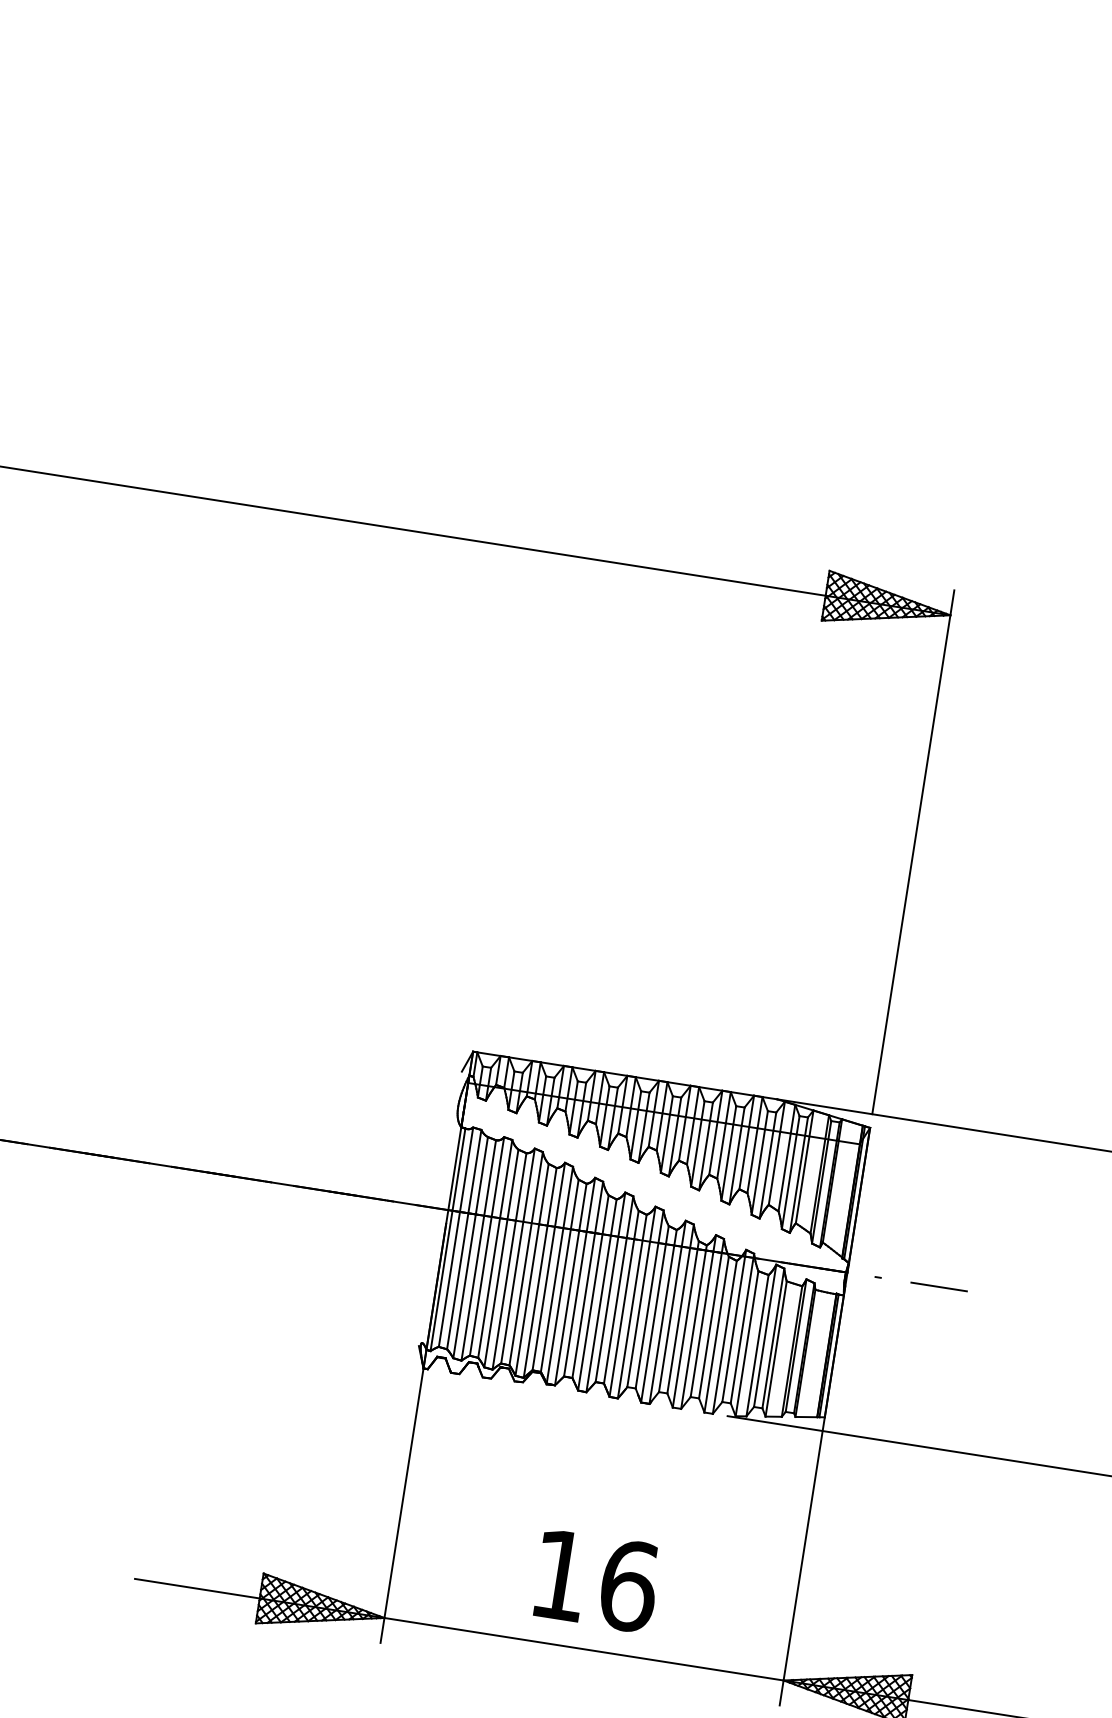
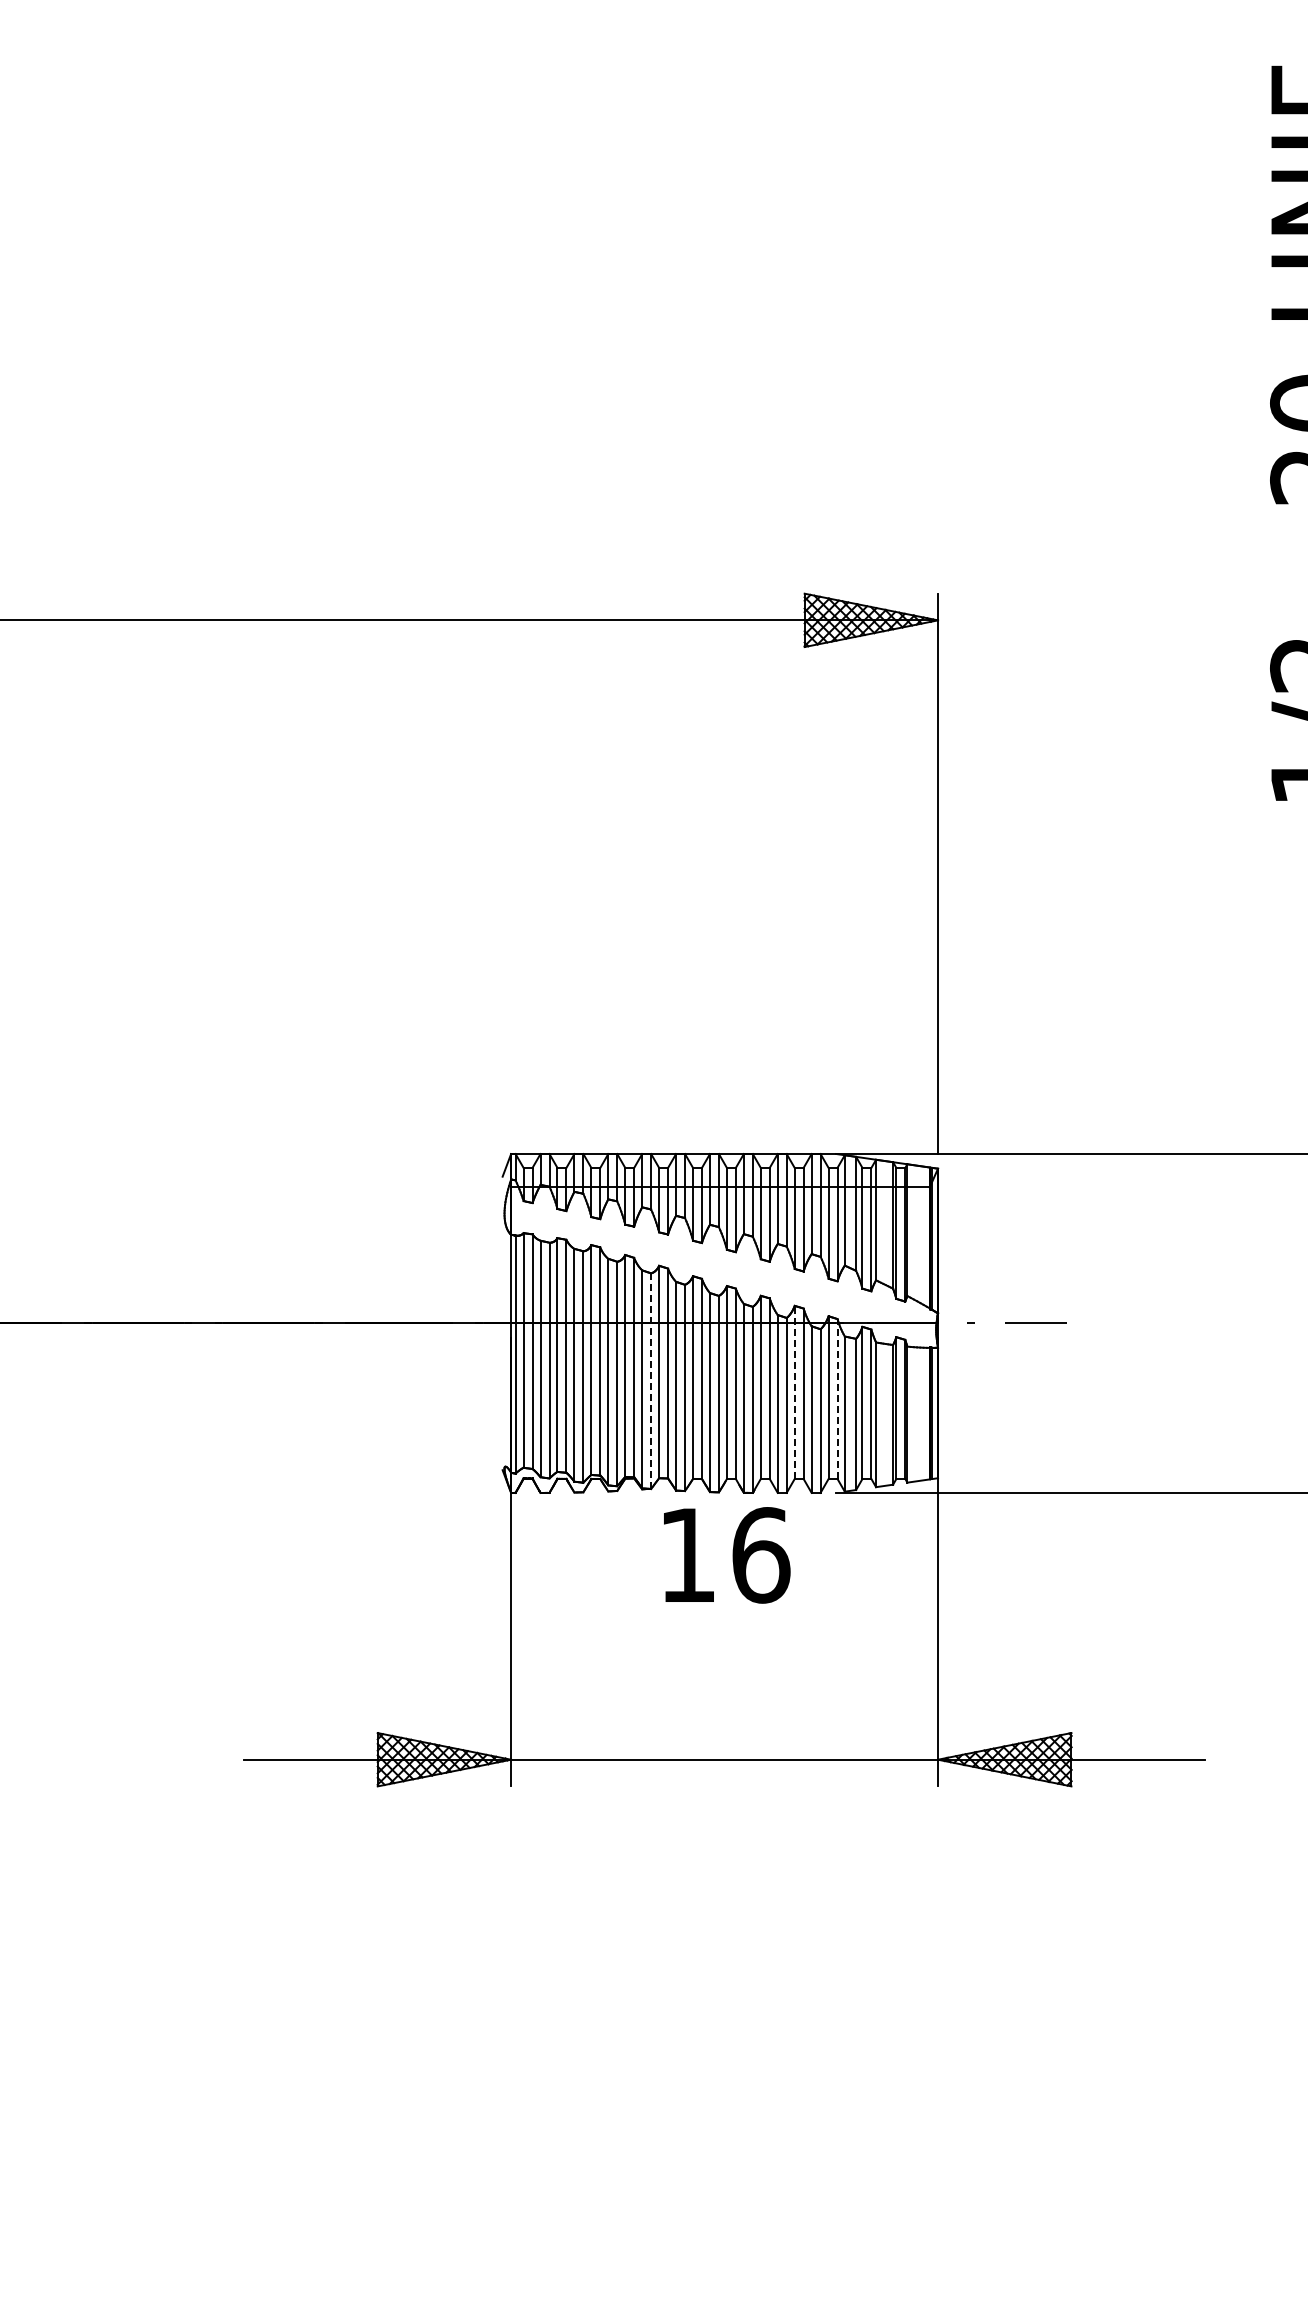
line: (571, 1284) -> (651, 1381), solid -> dashed
line: (703, 1316) -> (794, 1392), solid -> dashed
line: (742, 1328) -> (837, 1399), solid -> dashed
text: (597, 1581) -> (727, 1555), moved

